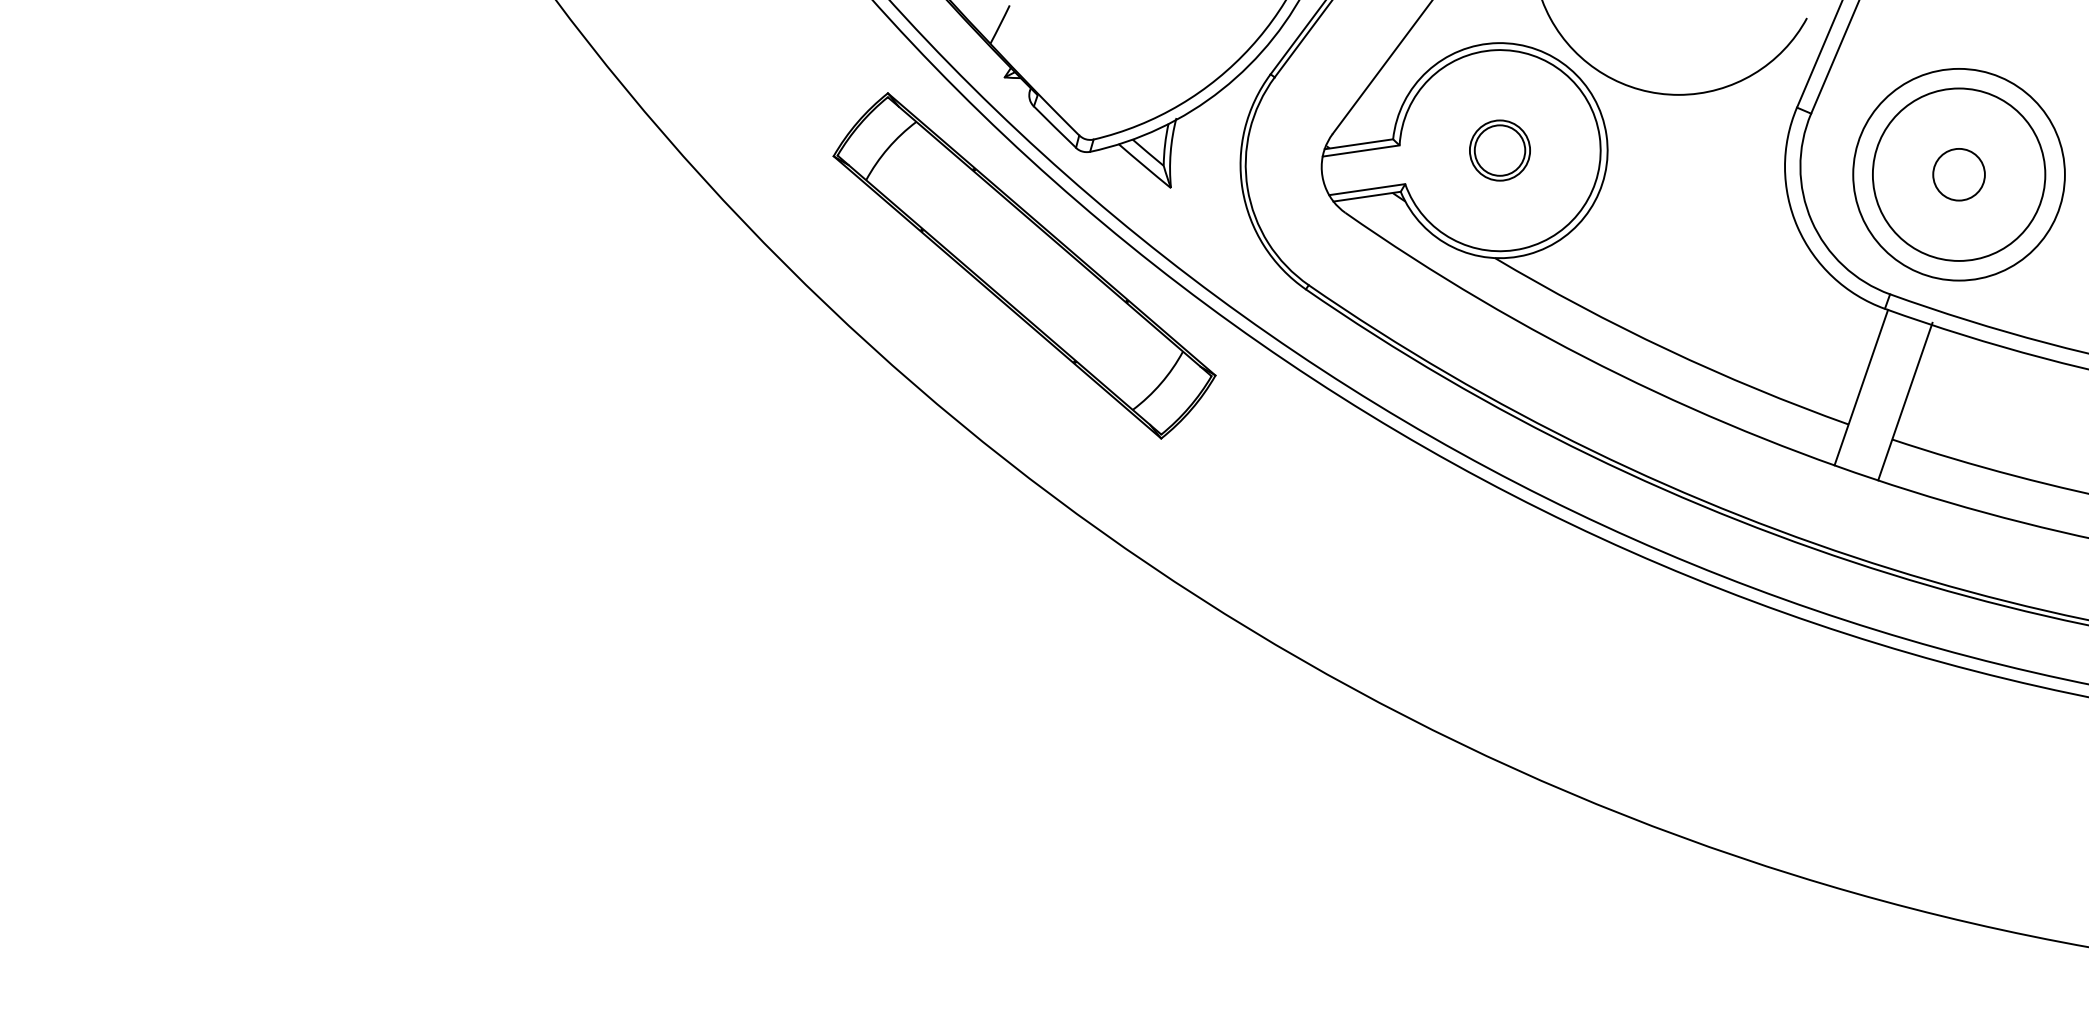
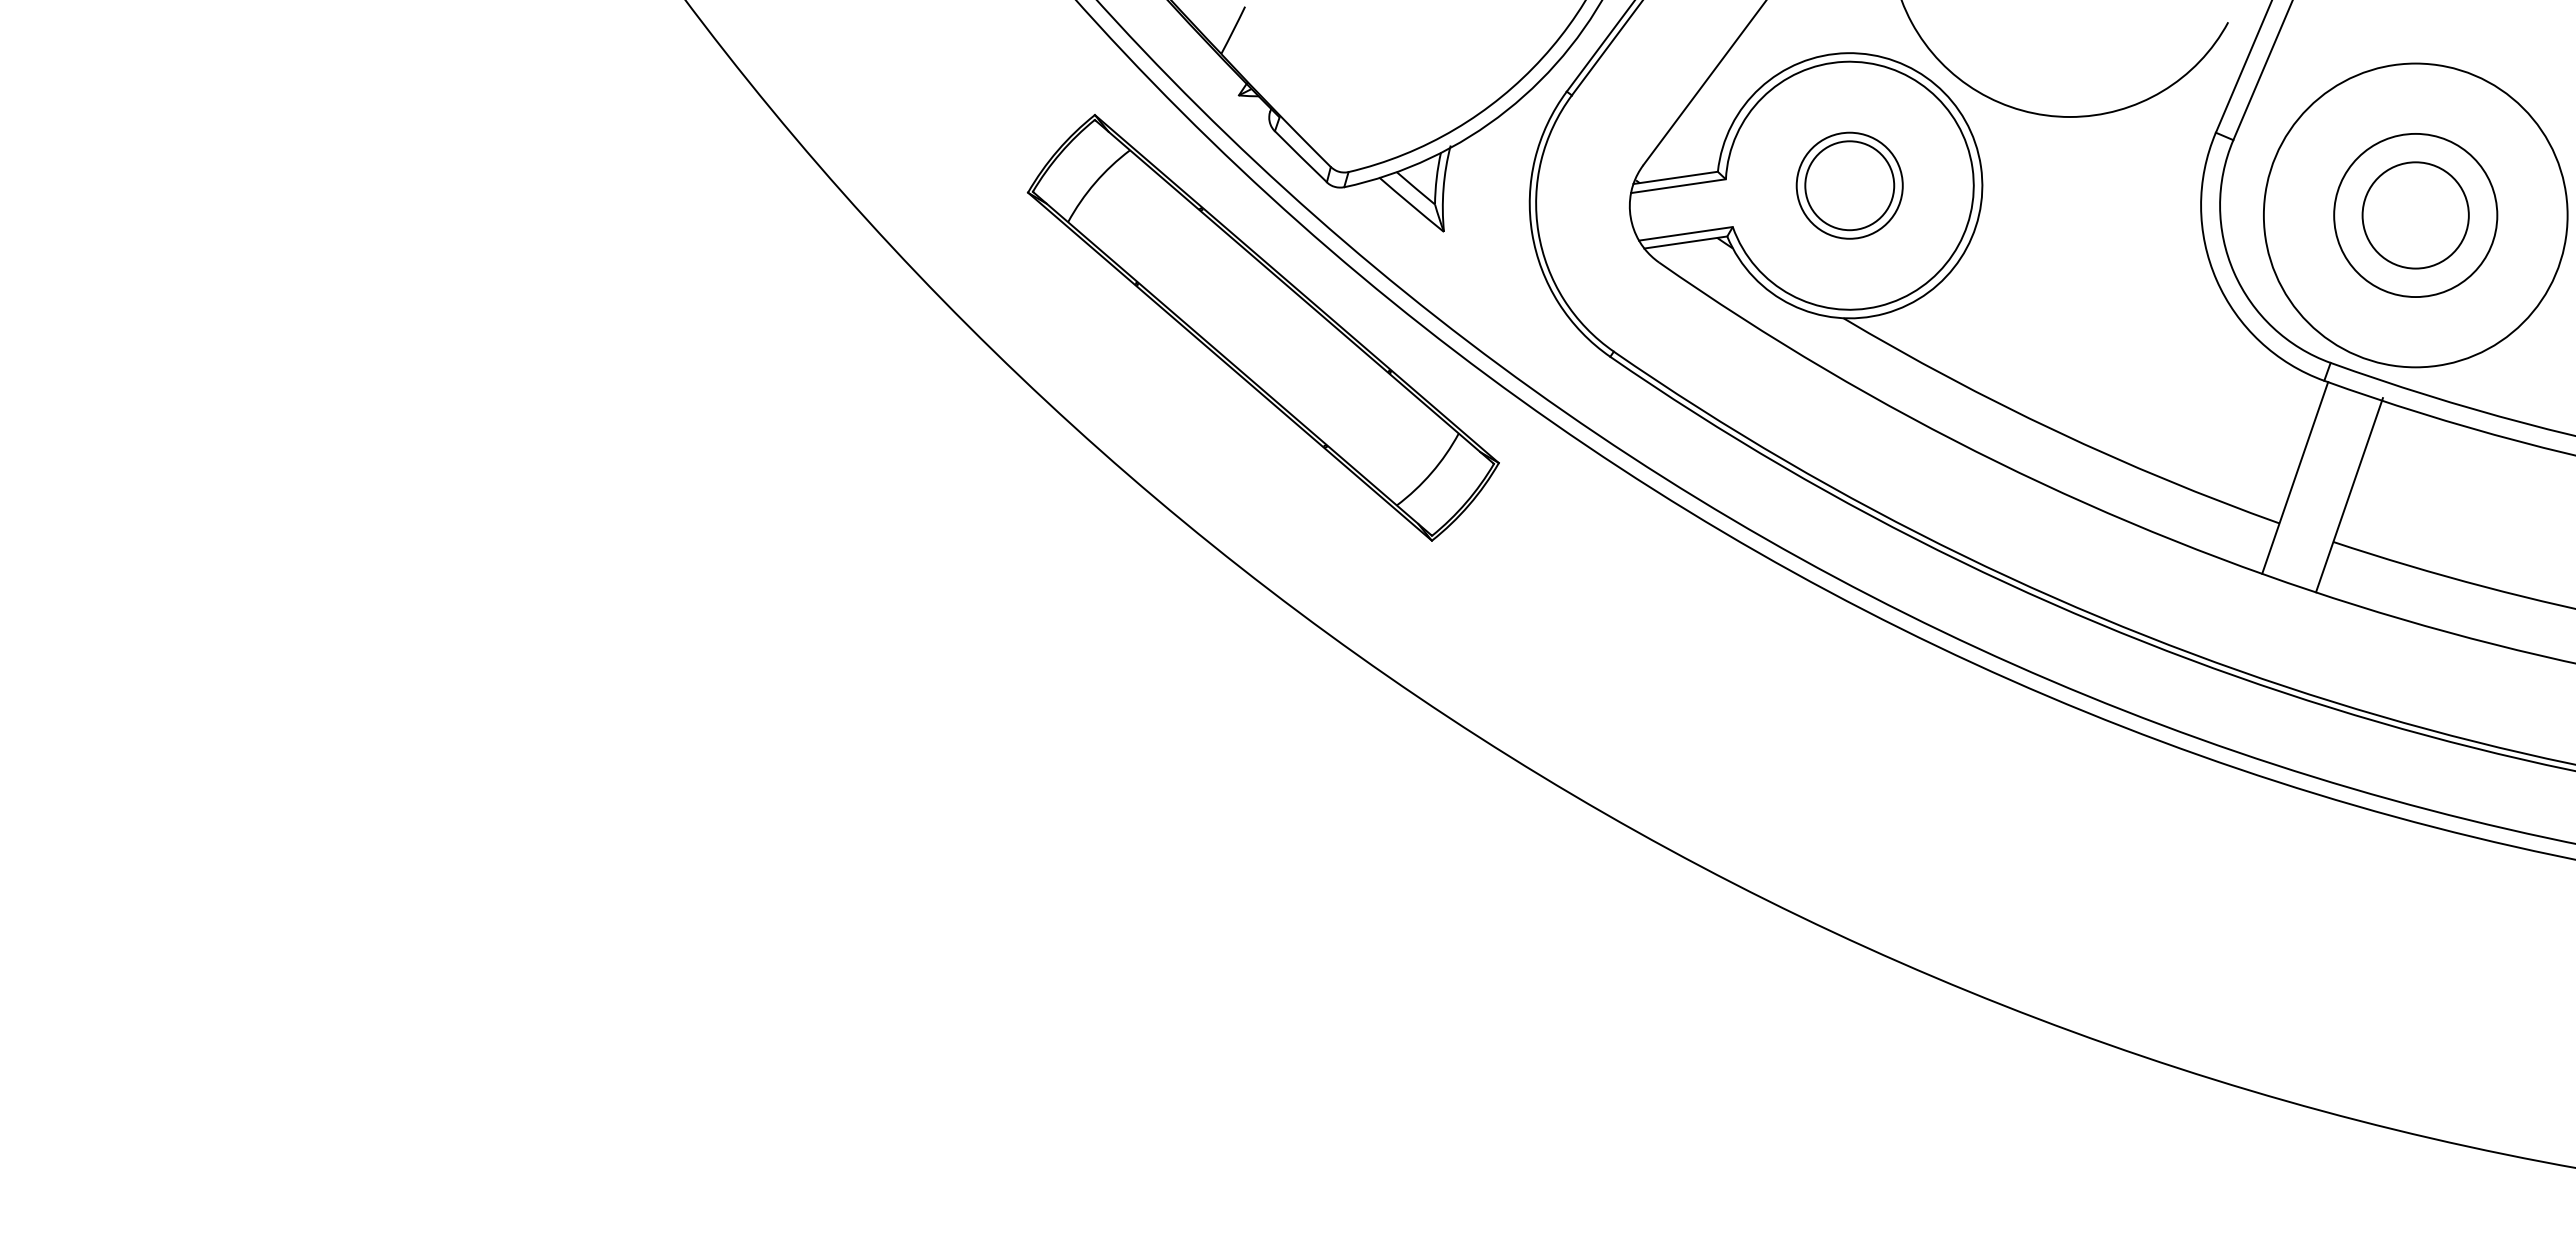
part: (1499, 150) -> (1849, 185), size x1.43
circle: (1958, 174) -> (2415, 215), size x0.62
circle: (1958, 174) -> (2415, 215), size x1.43
circle: (1958, 174) -> (2415, 215), size x1.67

